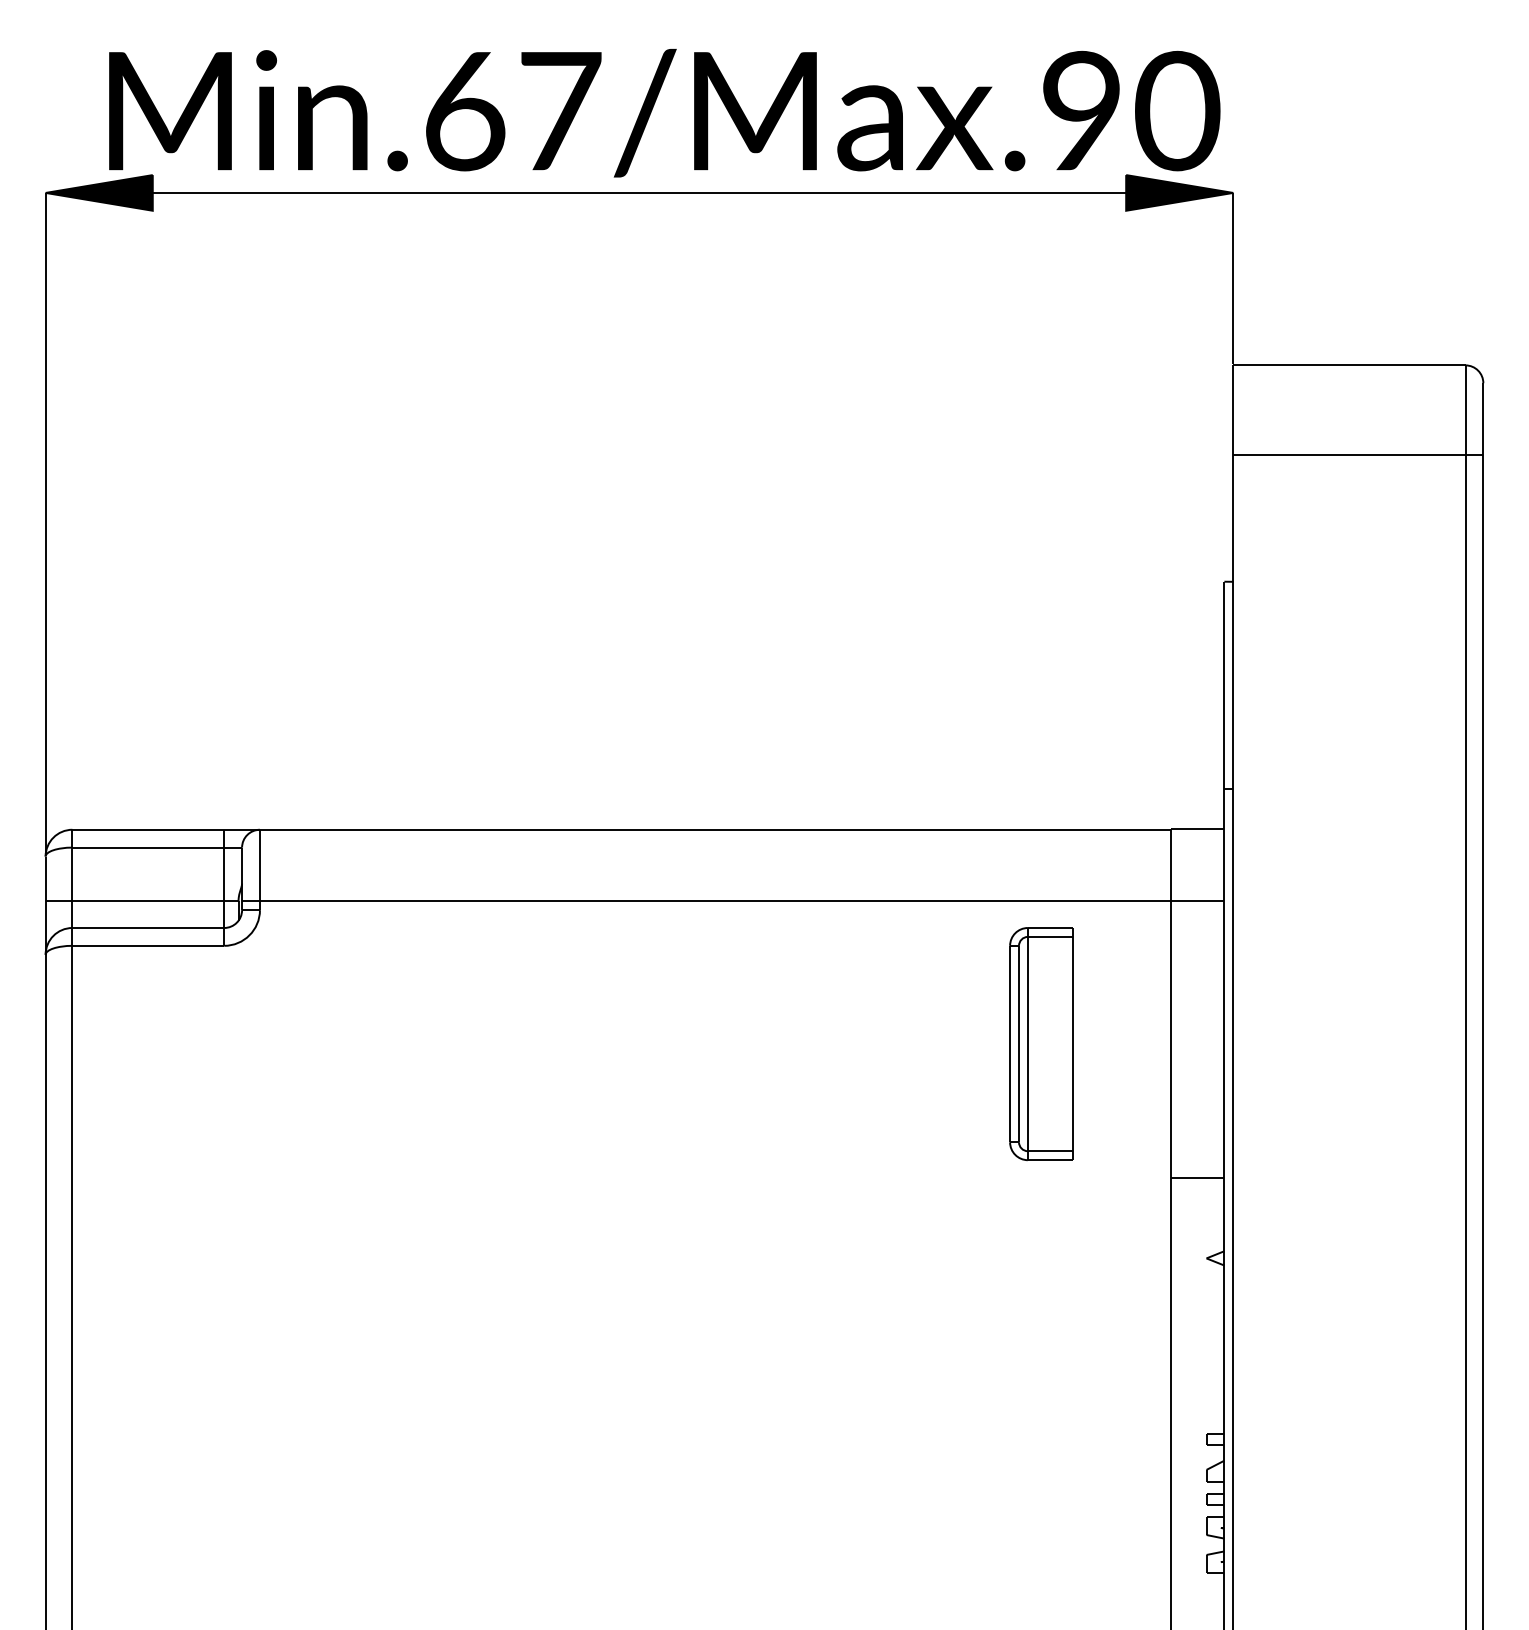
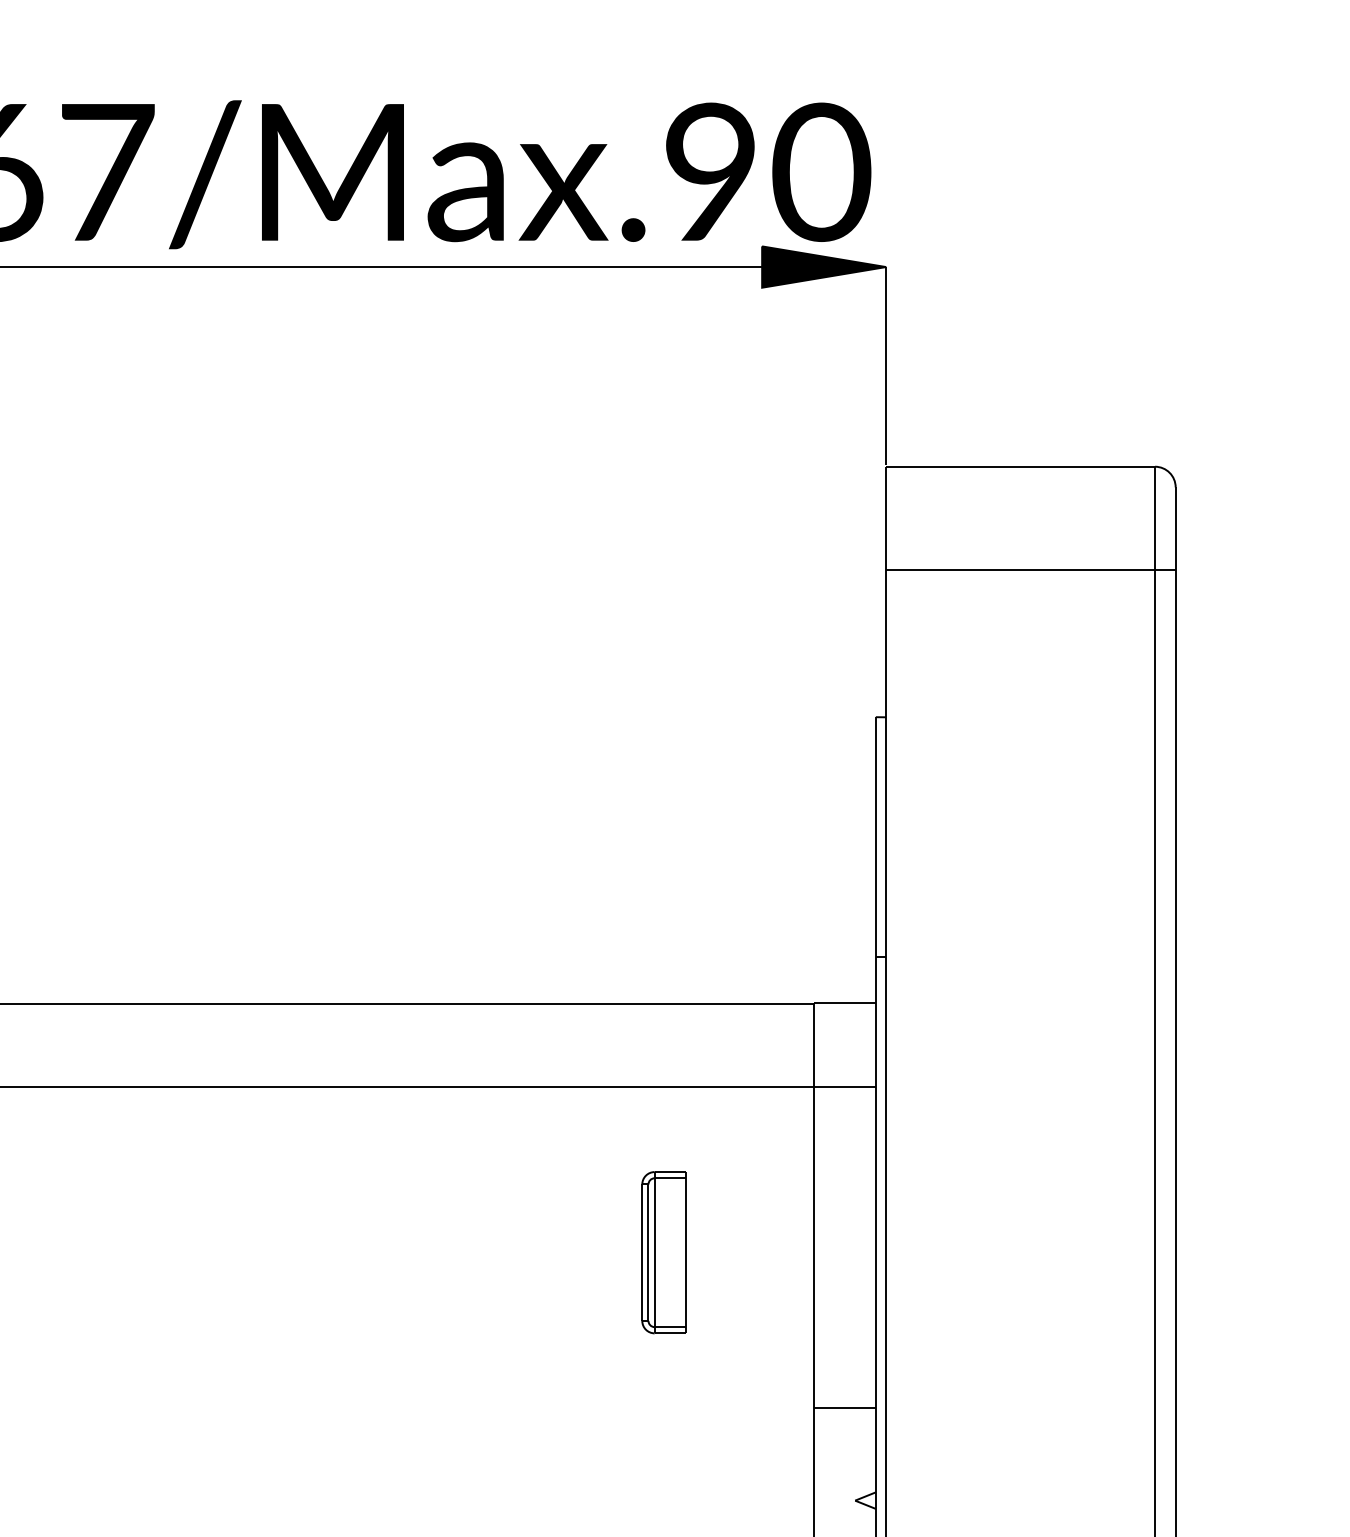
part: (1041, 1044) -> (664, 1253), size x0.6

